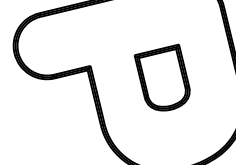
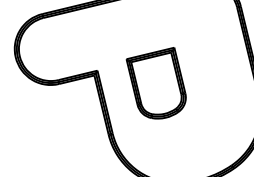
part: (161, 77) -> (155, 83), moved

